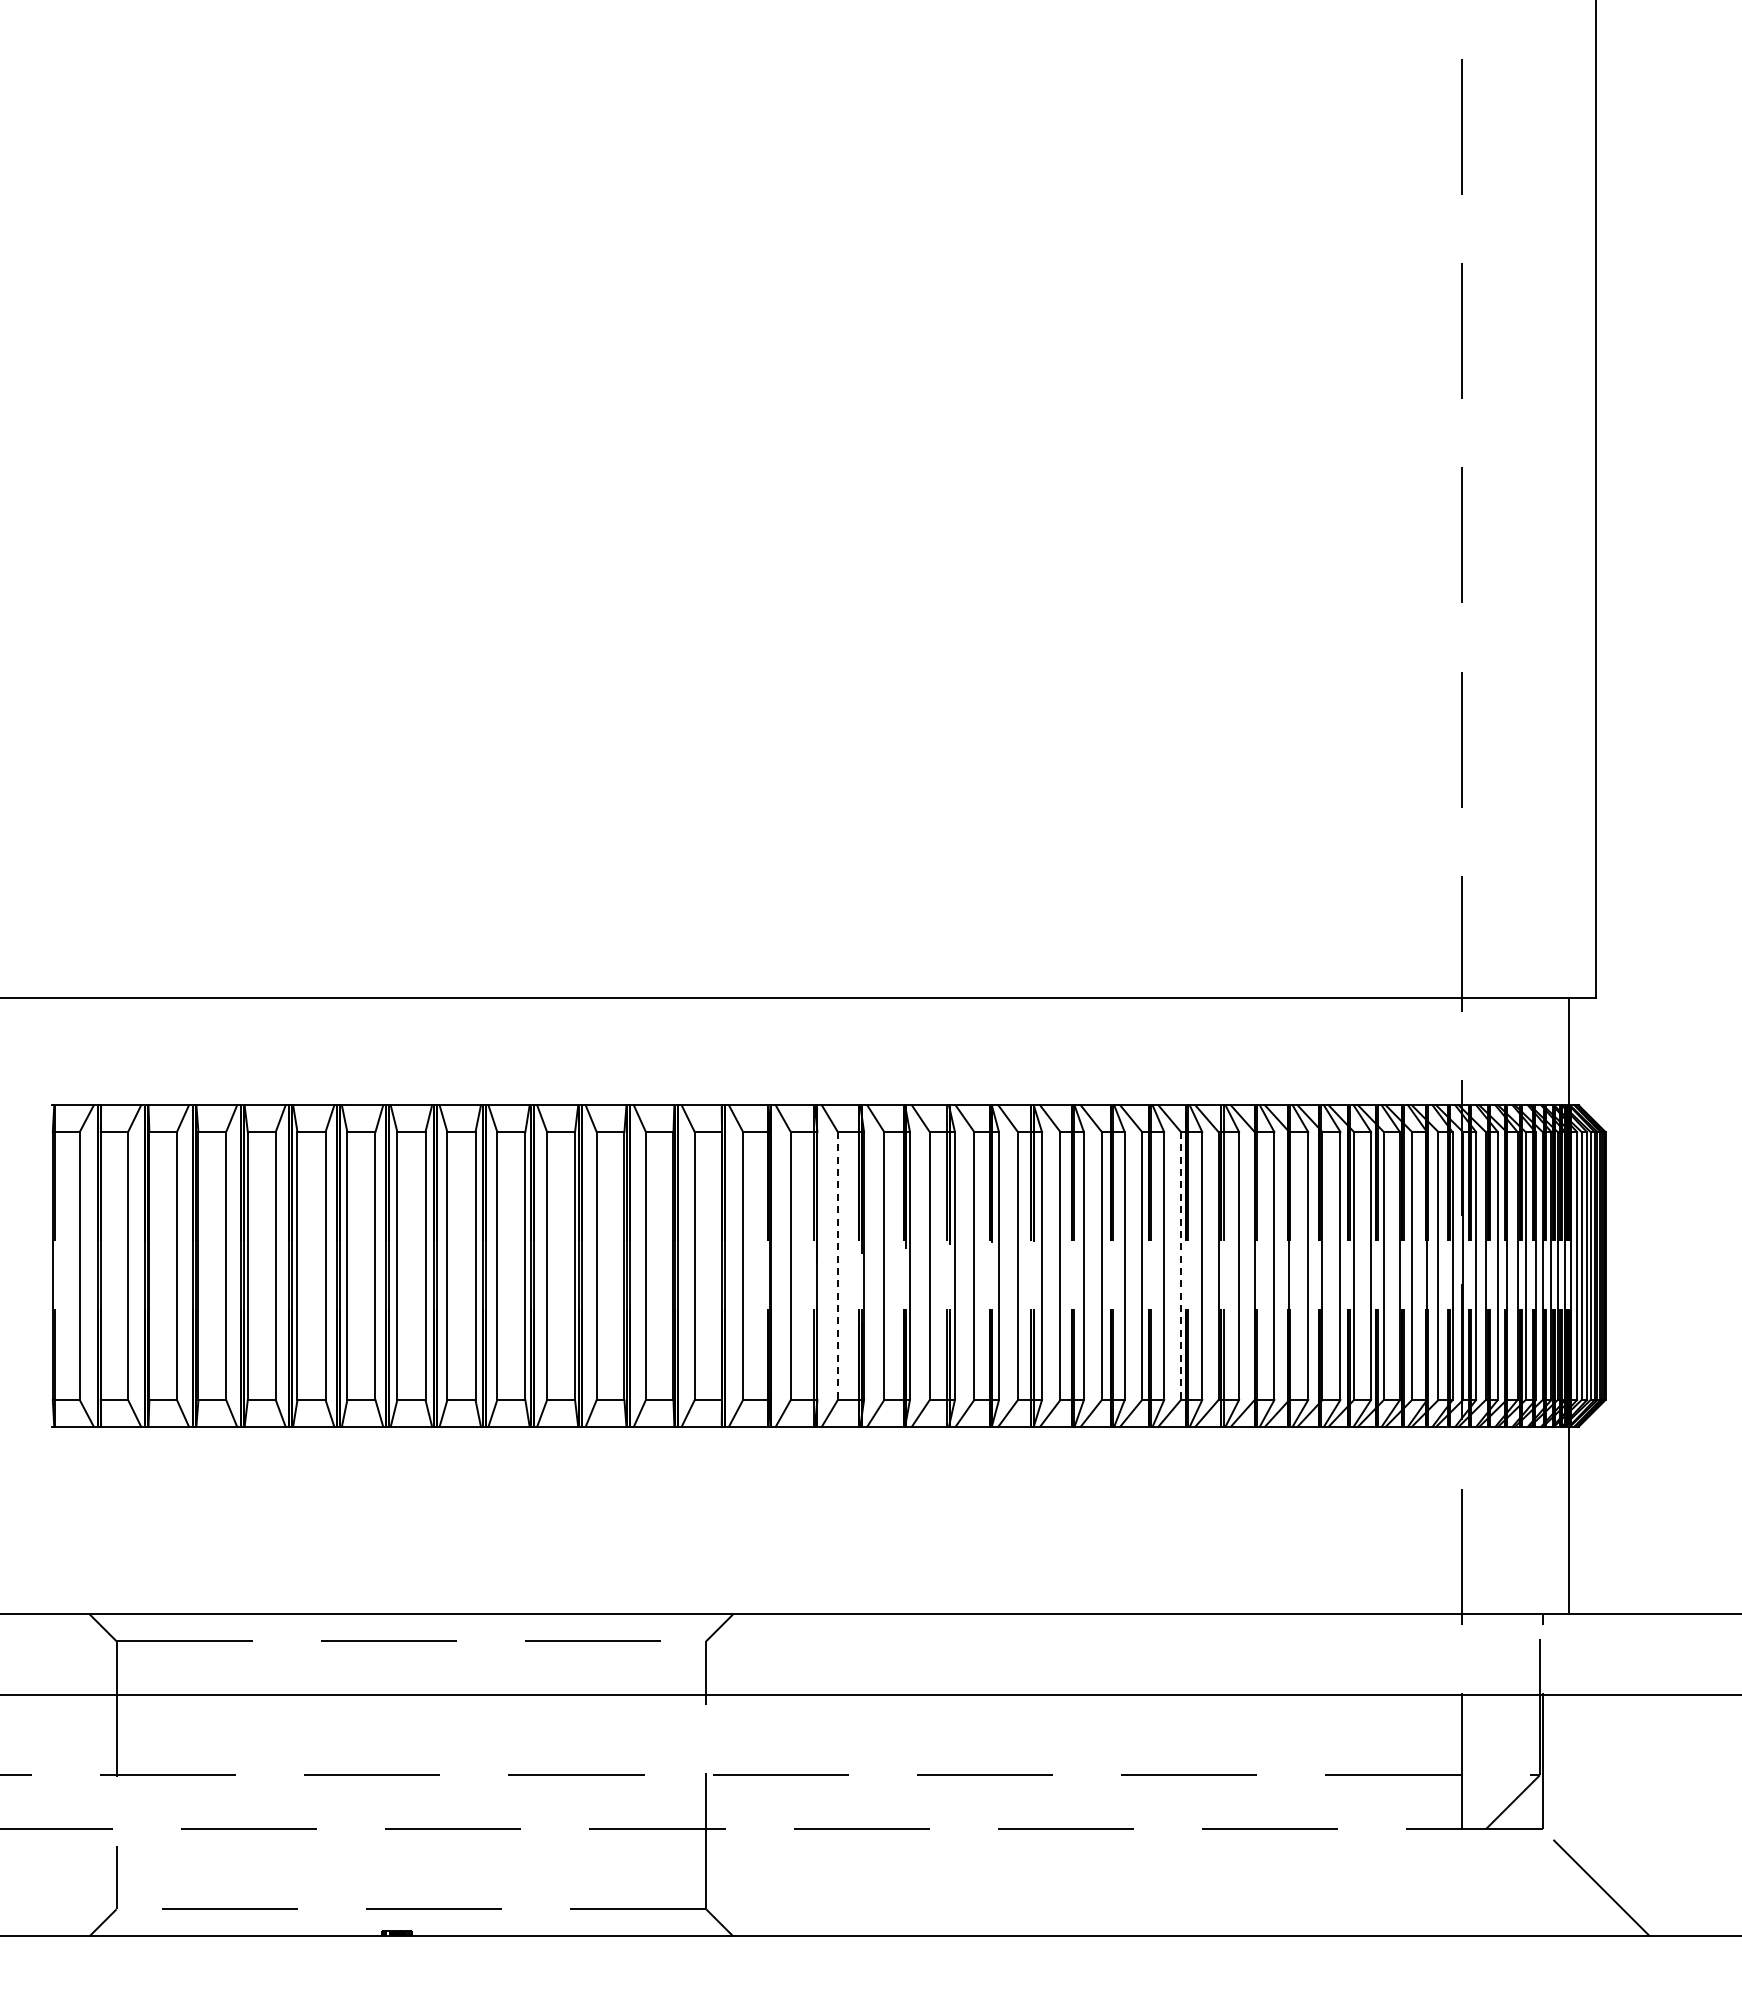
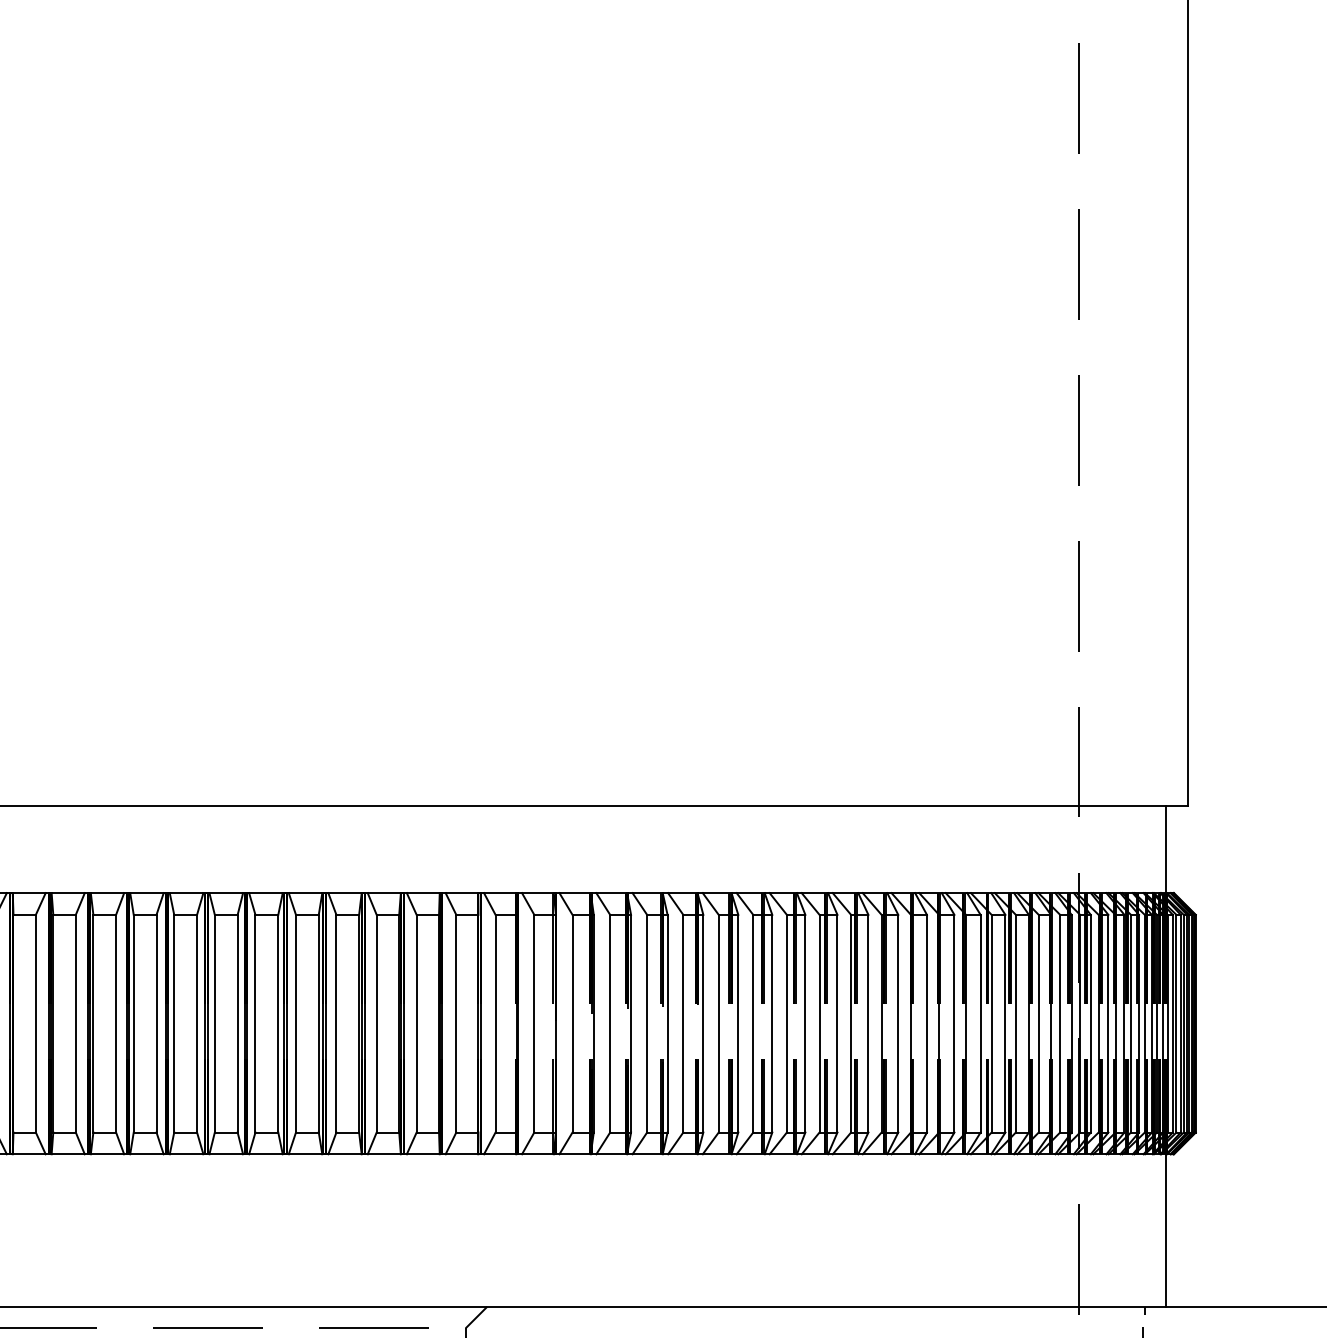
line: (837, 1266) -> (572, 1024), dashed -> solid
line: (1180, 1266) -> (850, 1024), dashed -> solid

